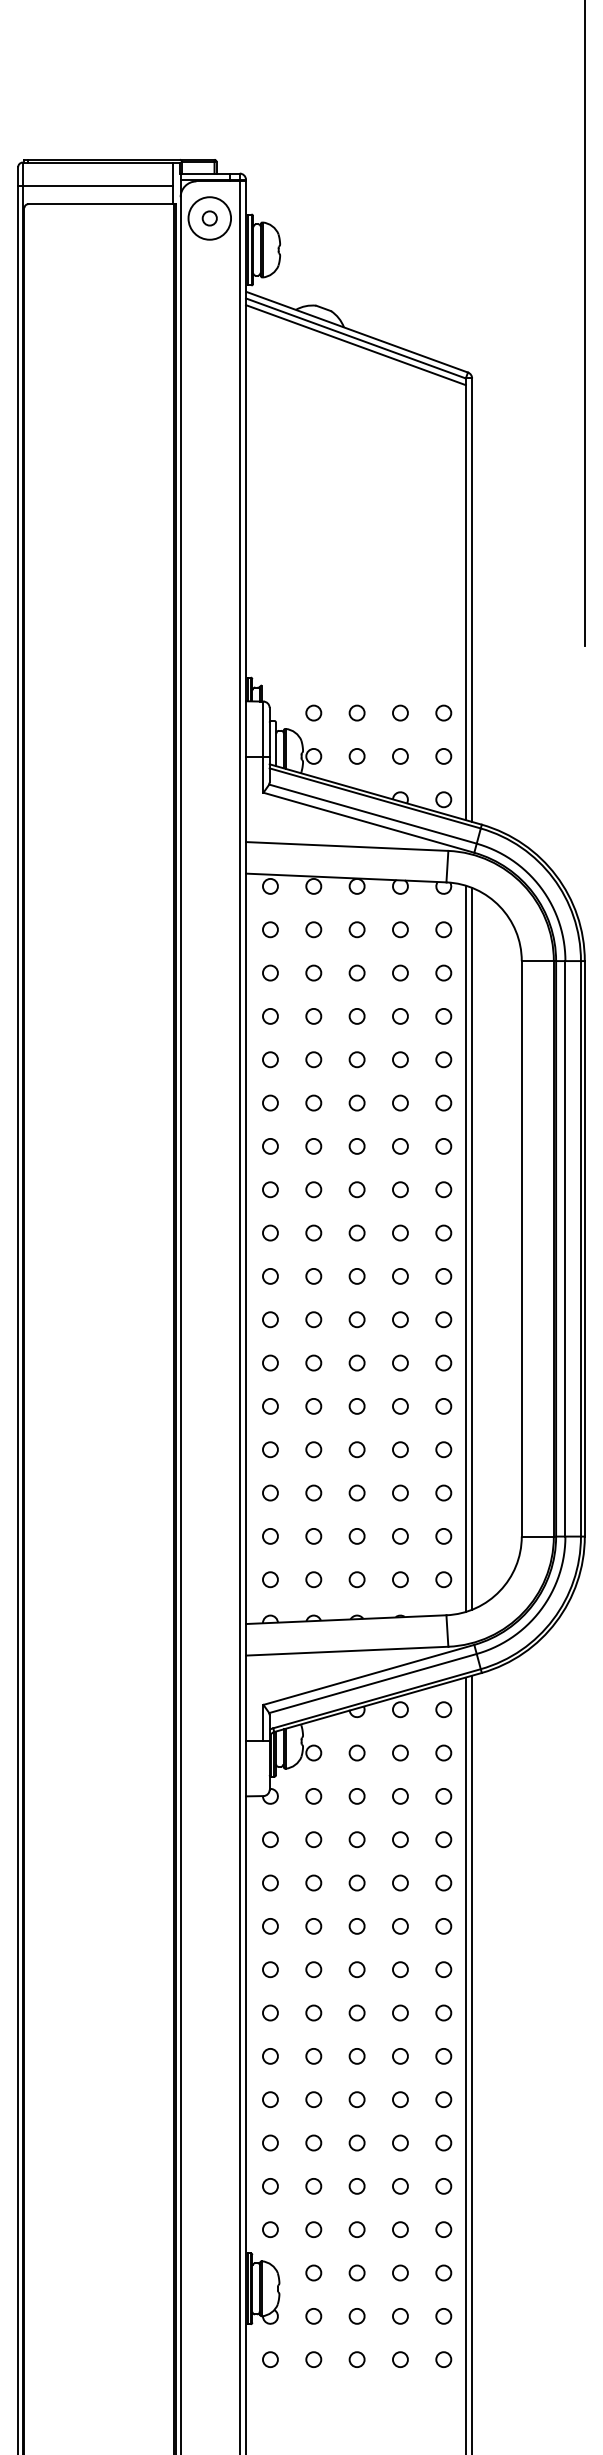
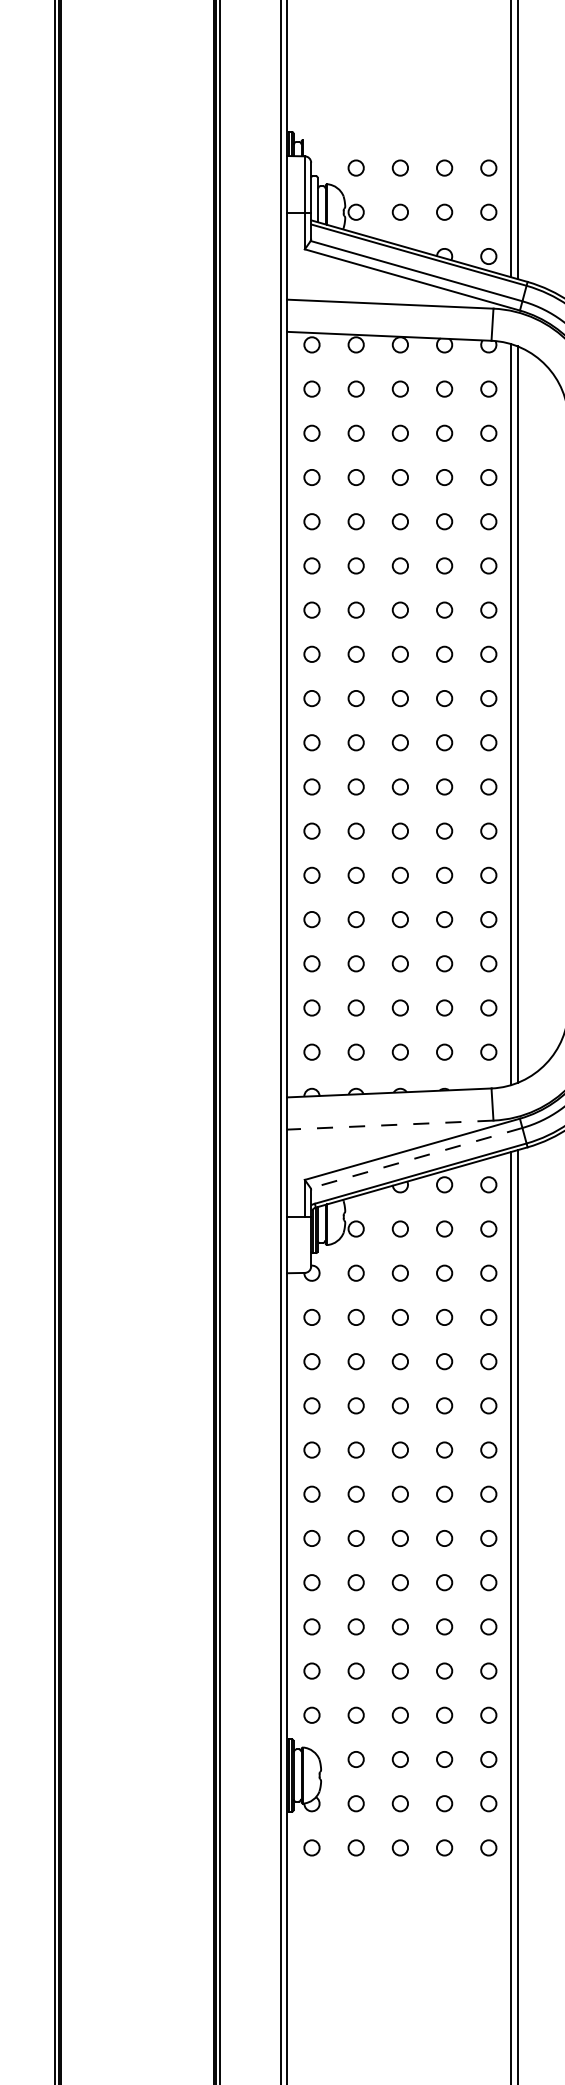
line: (346, 1651) -> (389, 1125), solid -> dashed
line: (373, 1683) -> (417, 1158), solid -> dashed

